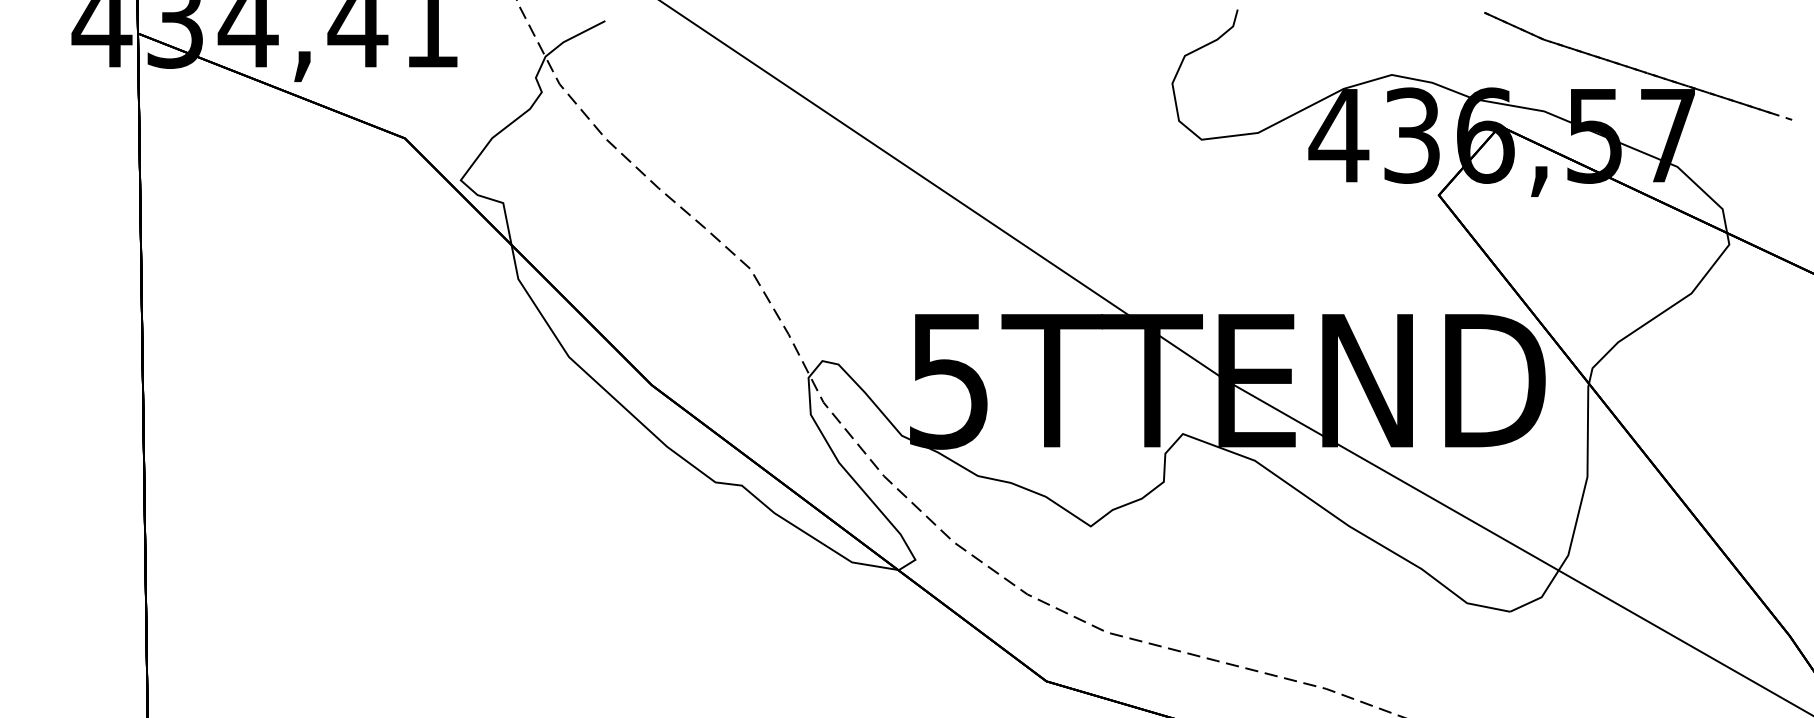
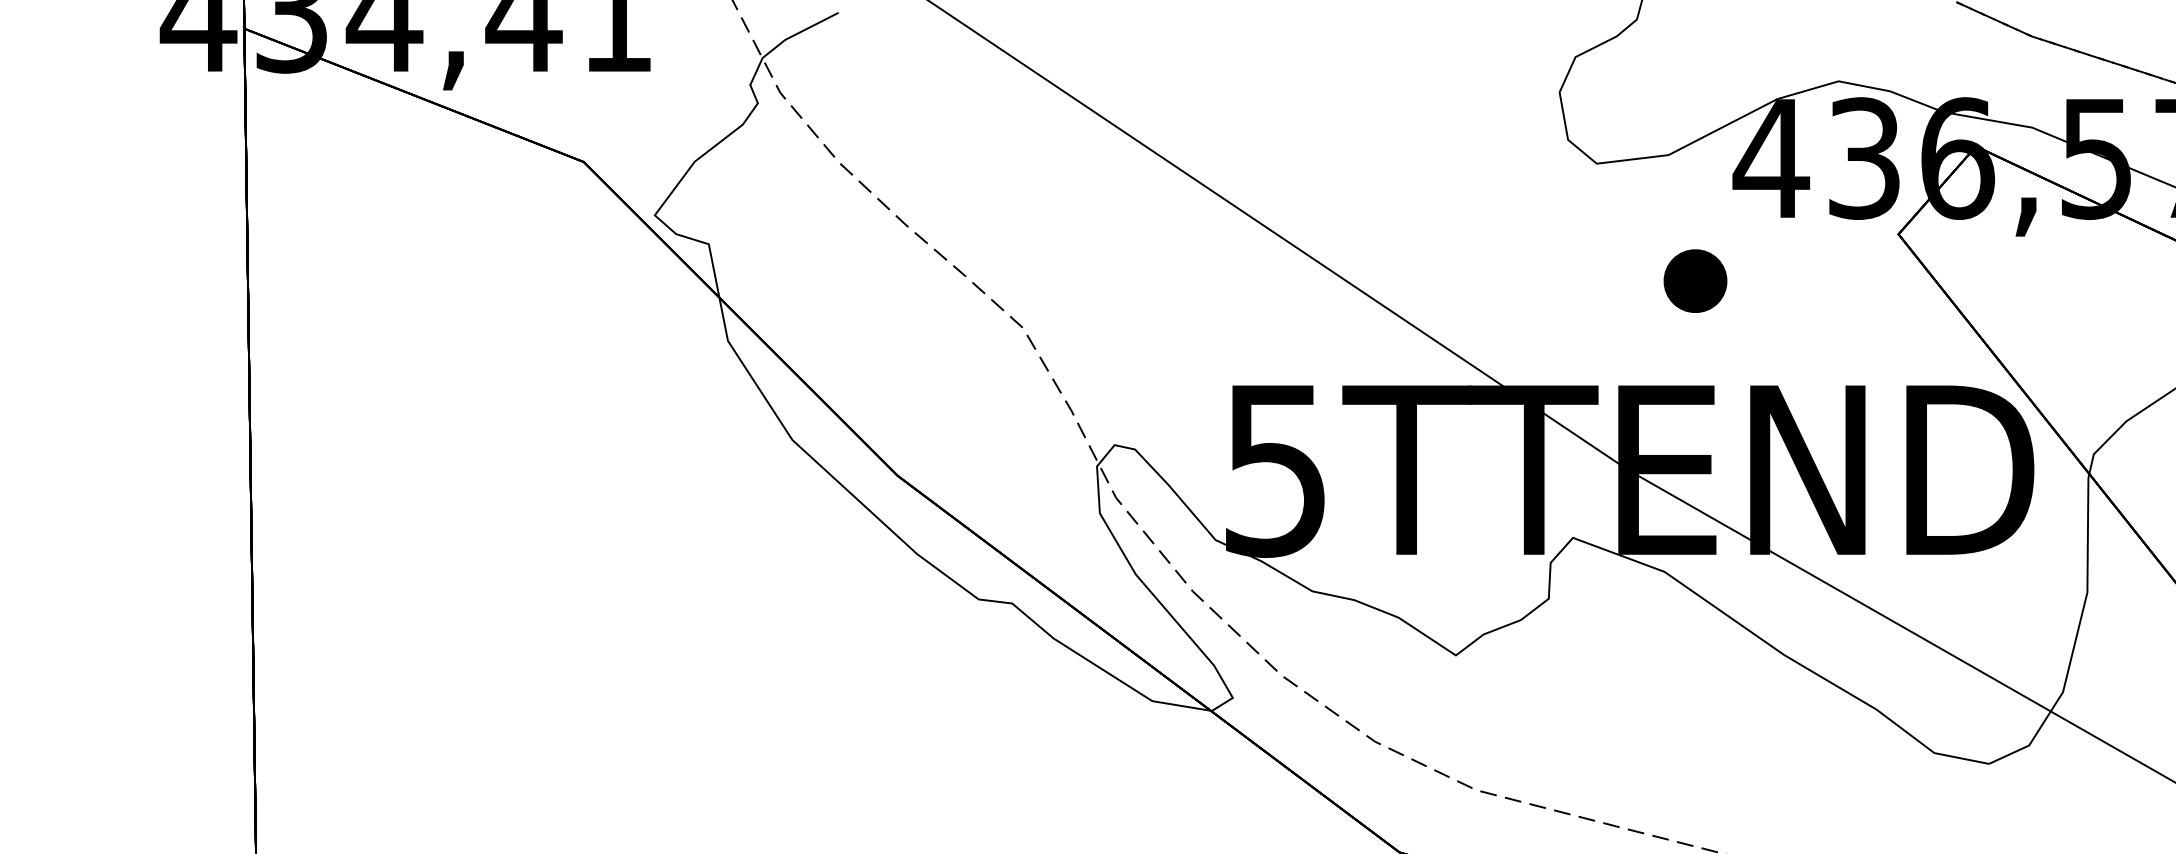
part: (1279, 232) -> (1695, 281), added

